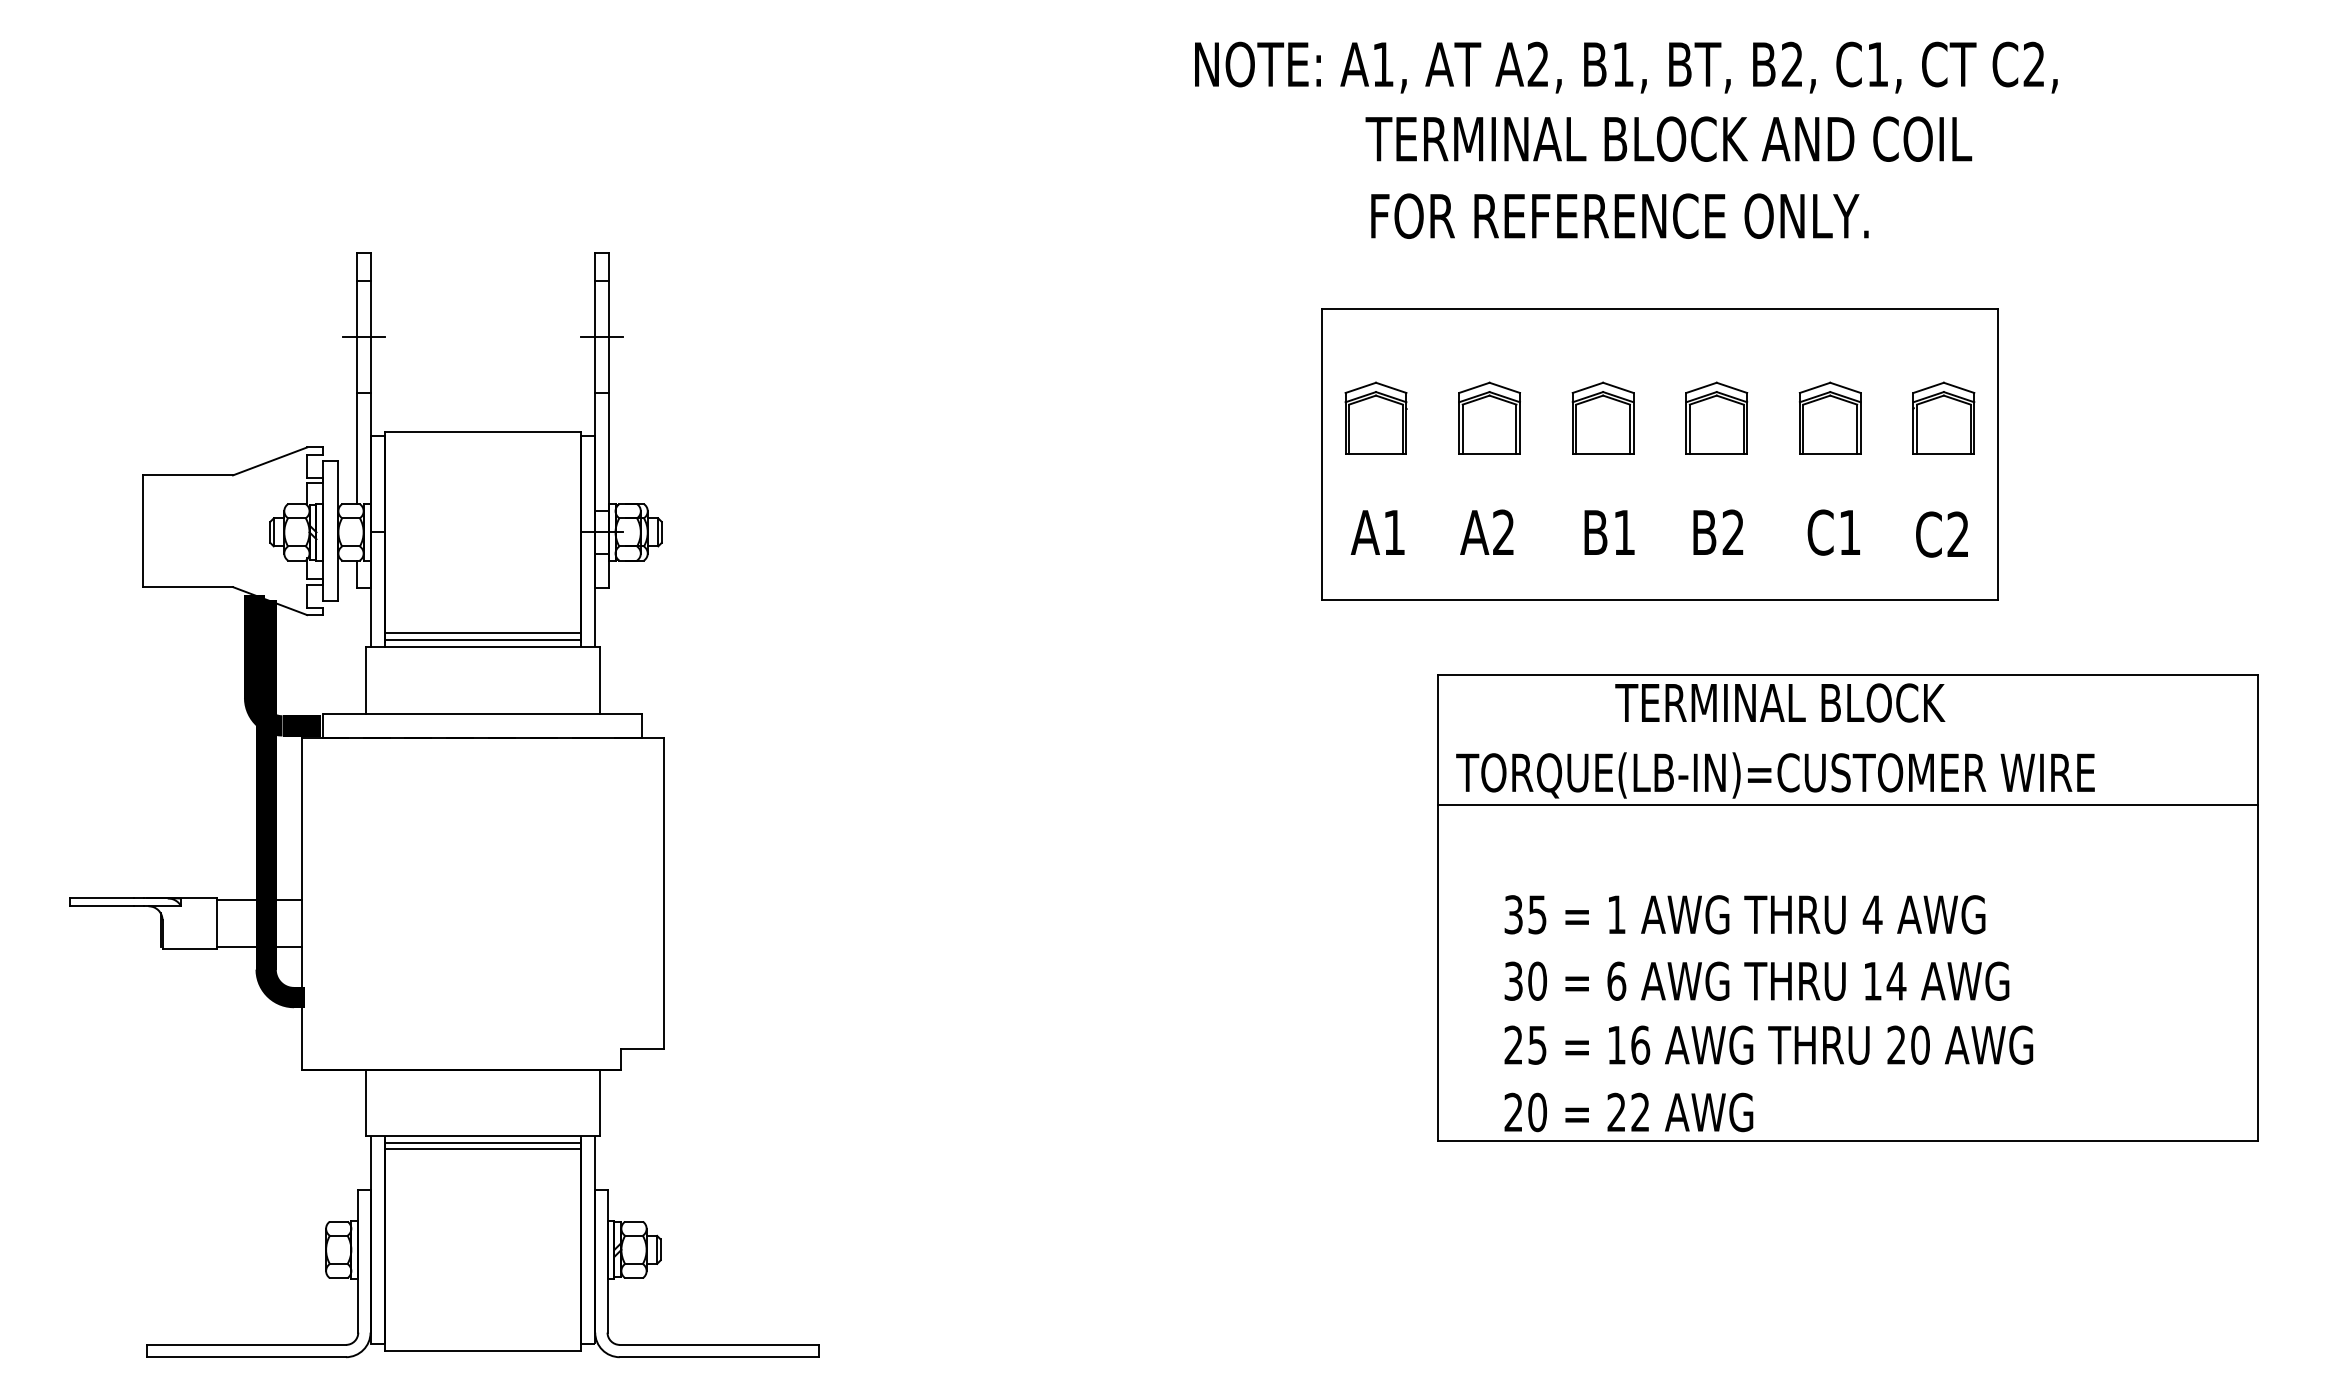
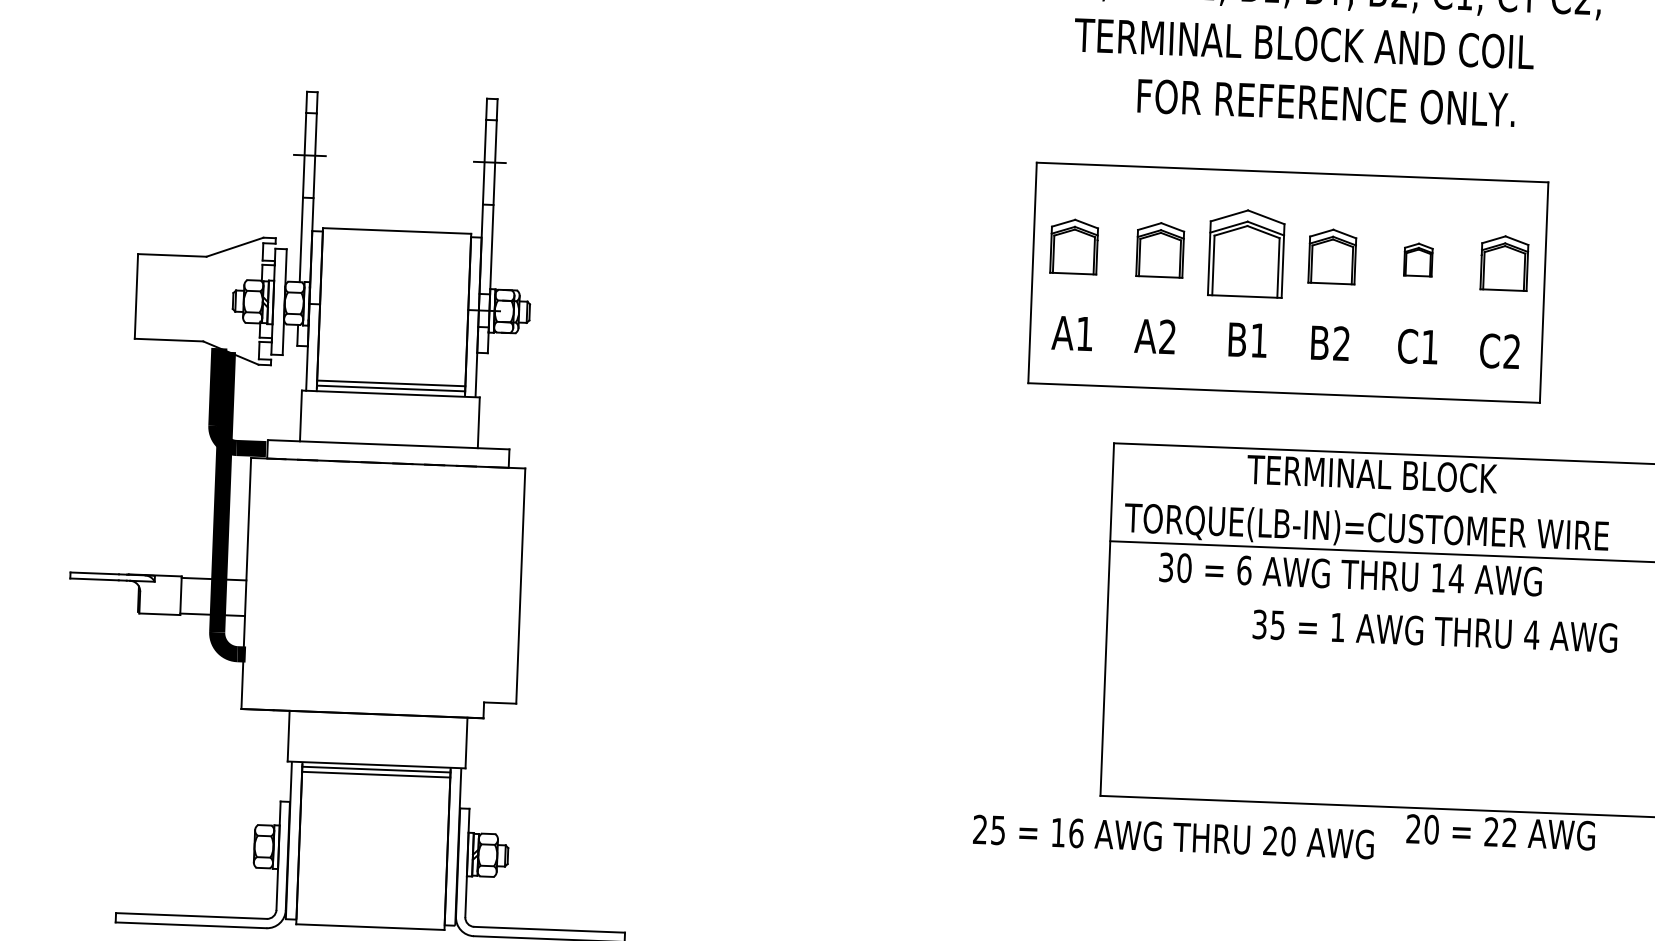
text: (1619, 215) -> (1326, 102), moved
part: (1602, 417) -> (1245, 252), size x1.6
part: (1829, 417) -> (1417, 259), size x0.6
text: (1744, 914) -> (1434, 631), moved
text: (1756, 980) -> (1350, 573), moved
text: (1768, 1044) -> (1173, 836), moved
text: (1628, 1112) -> (1500, 832), moved

